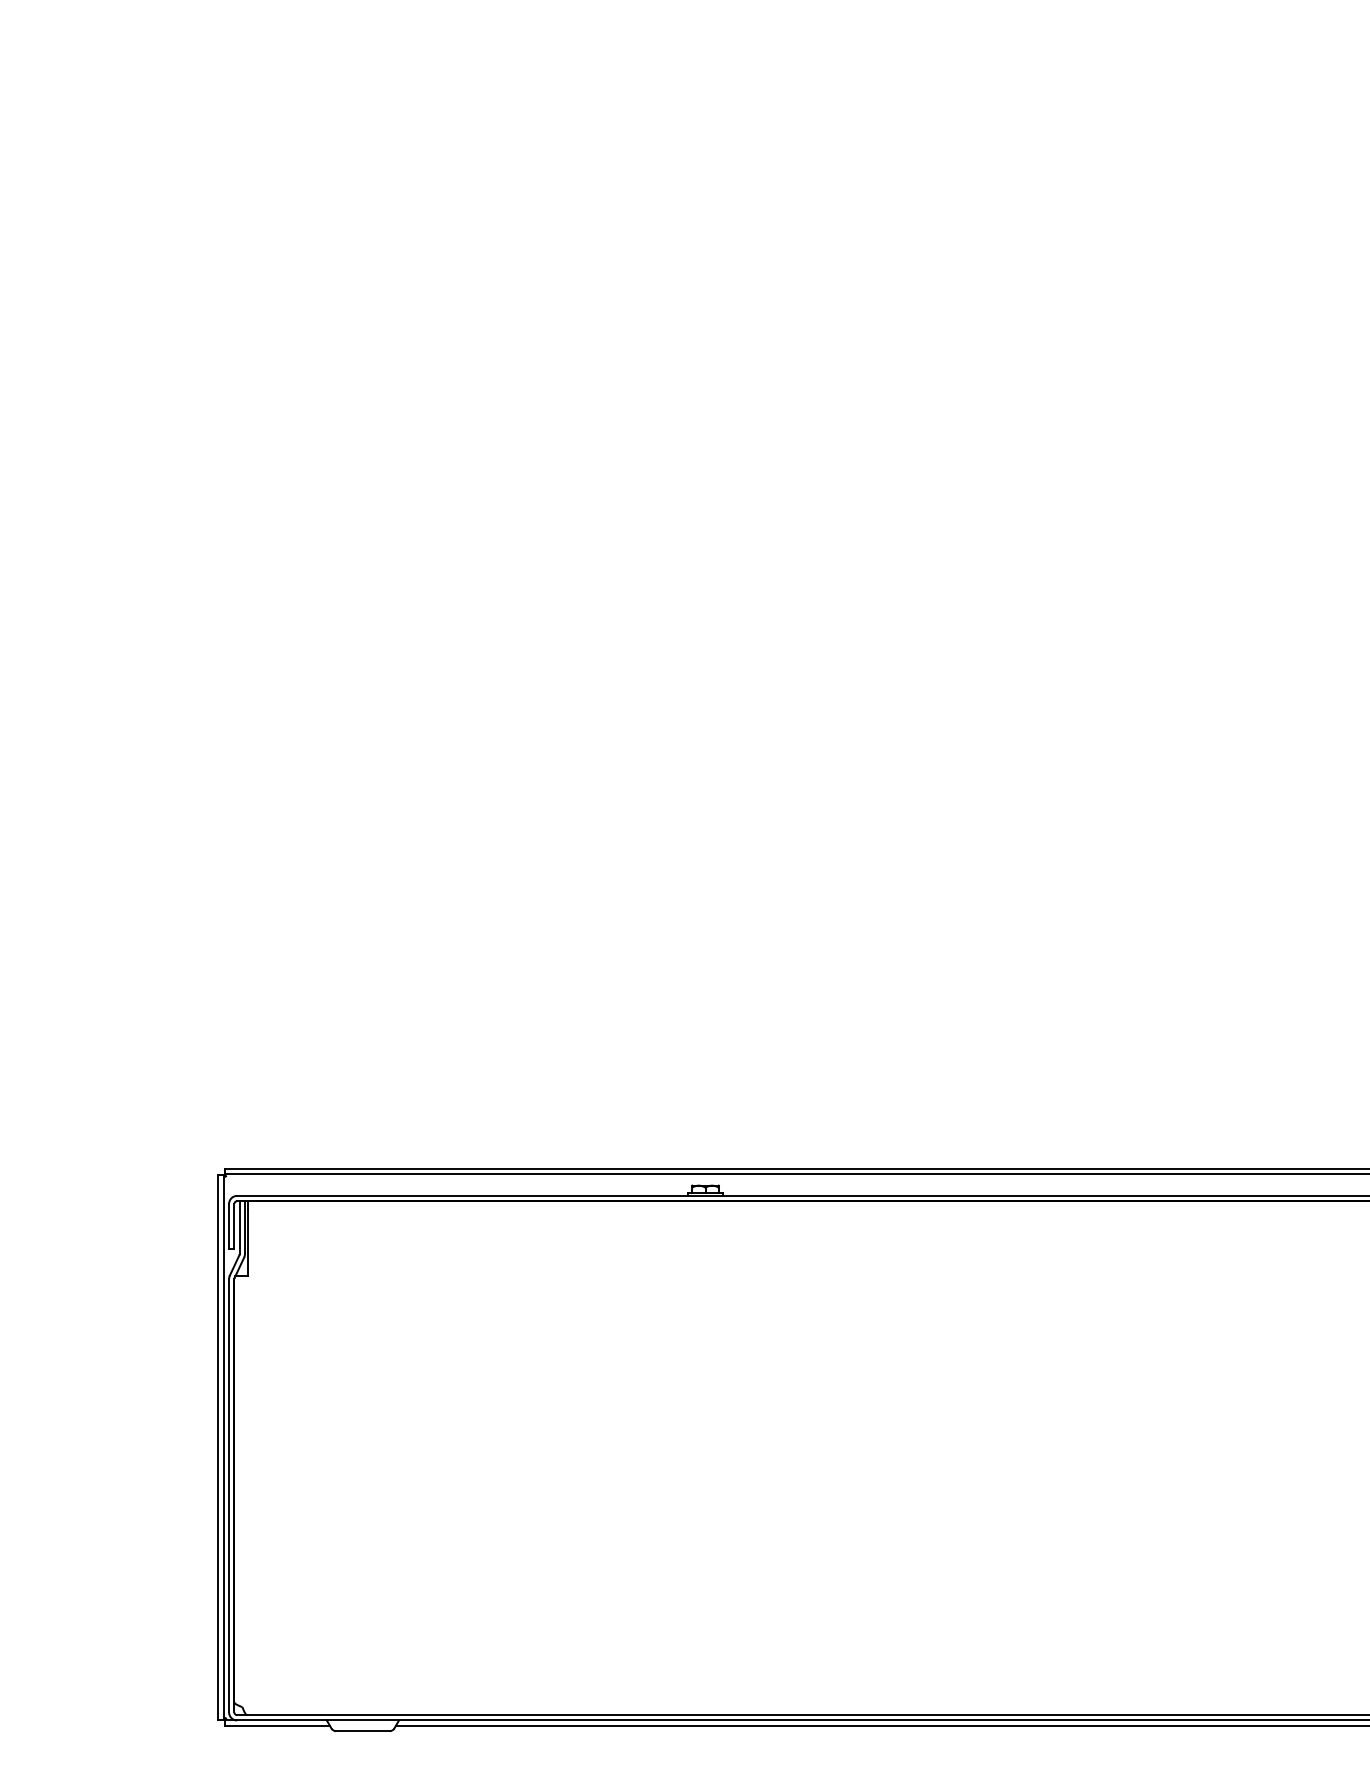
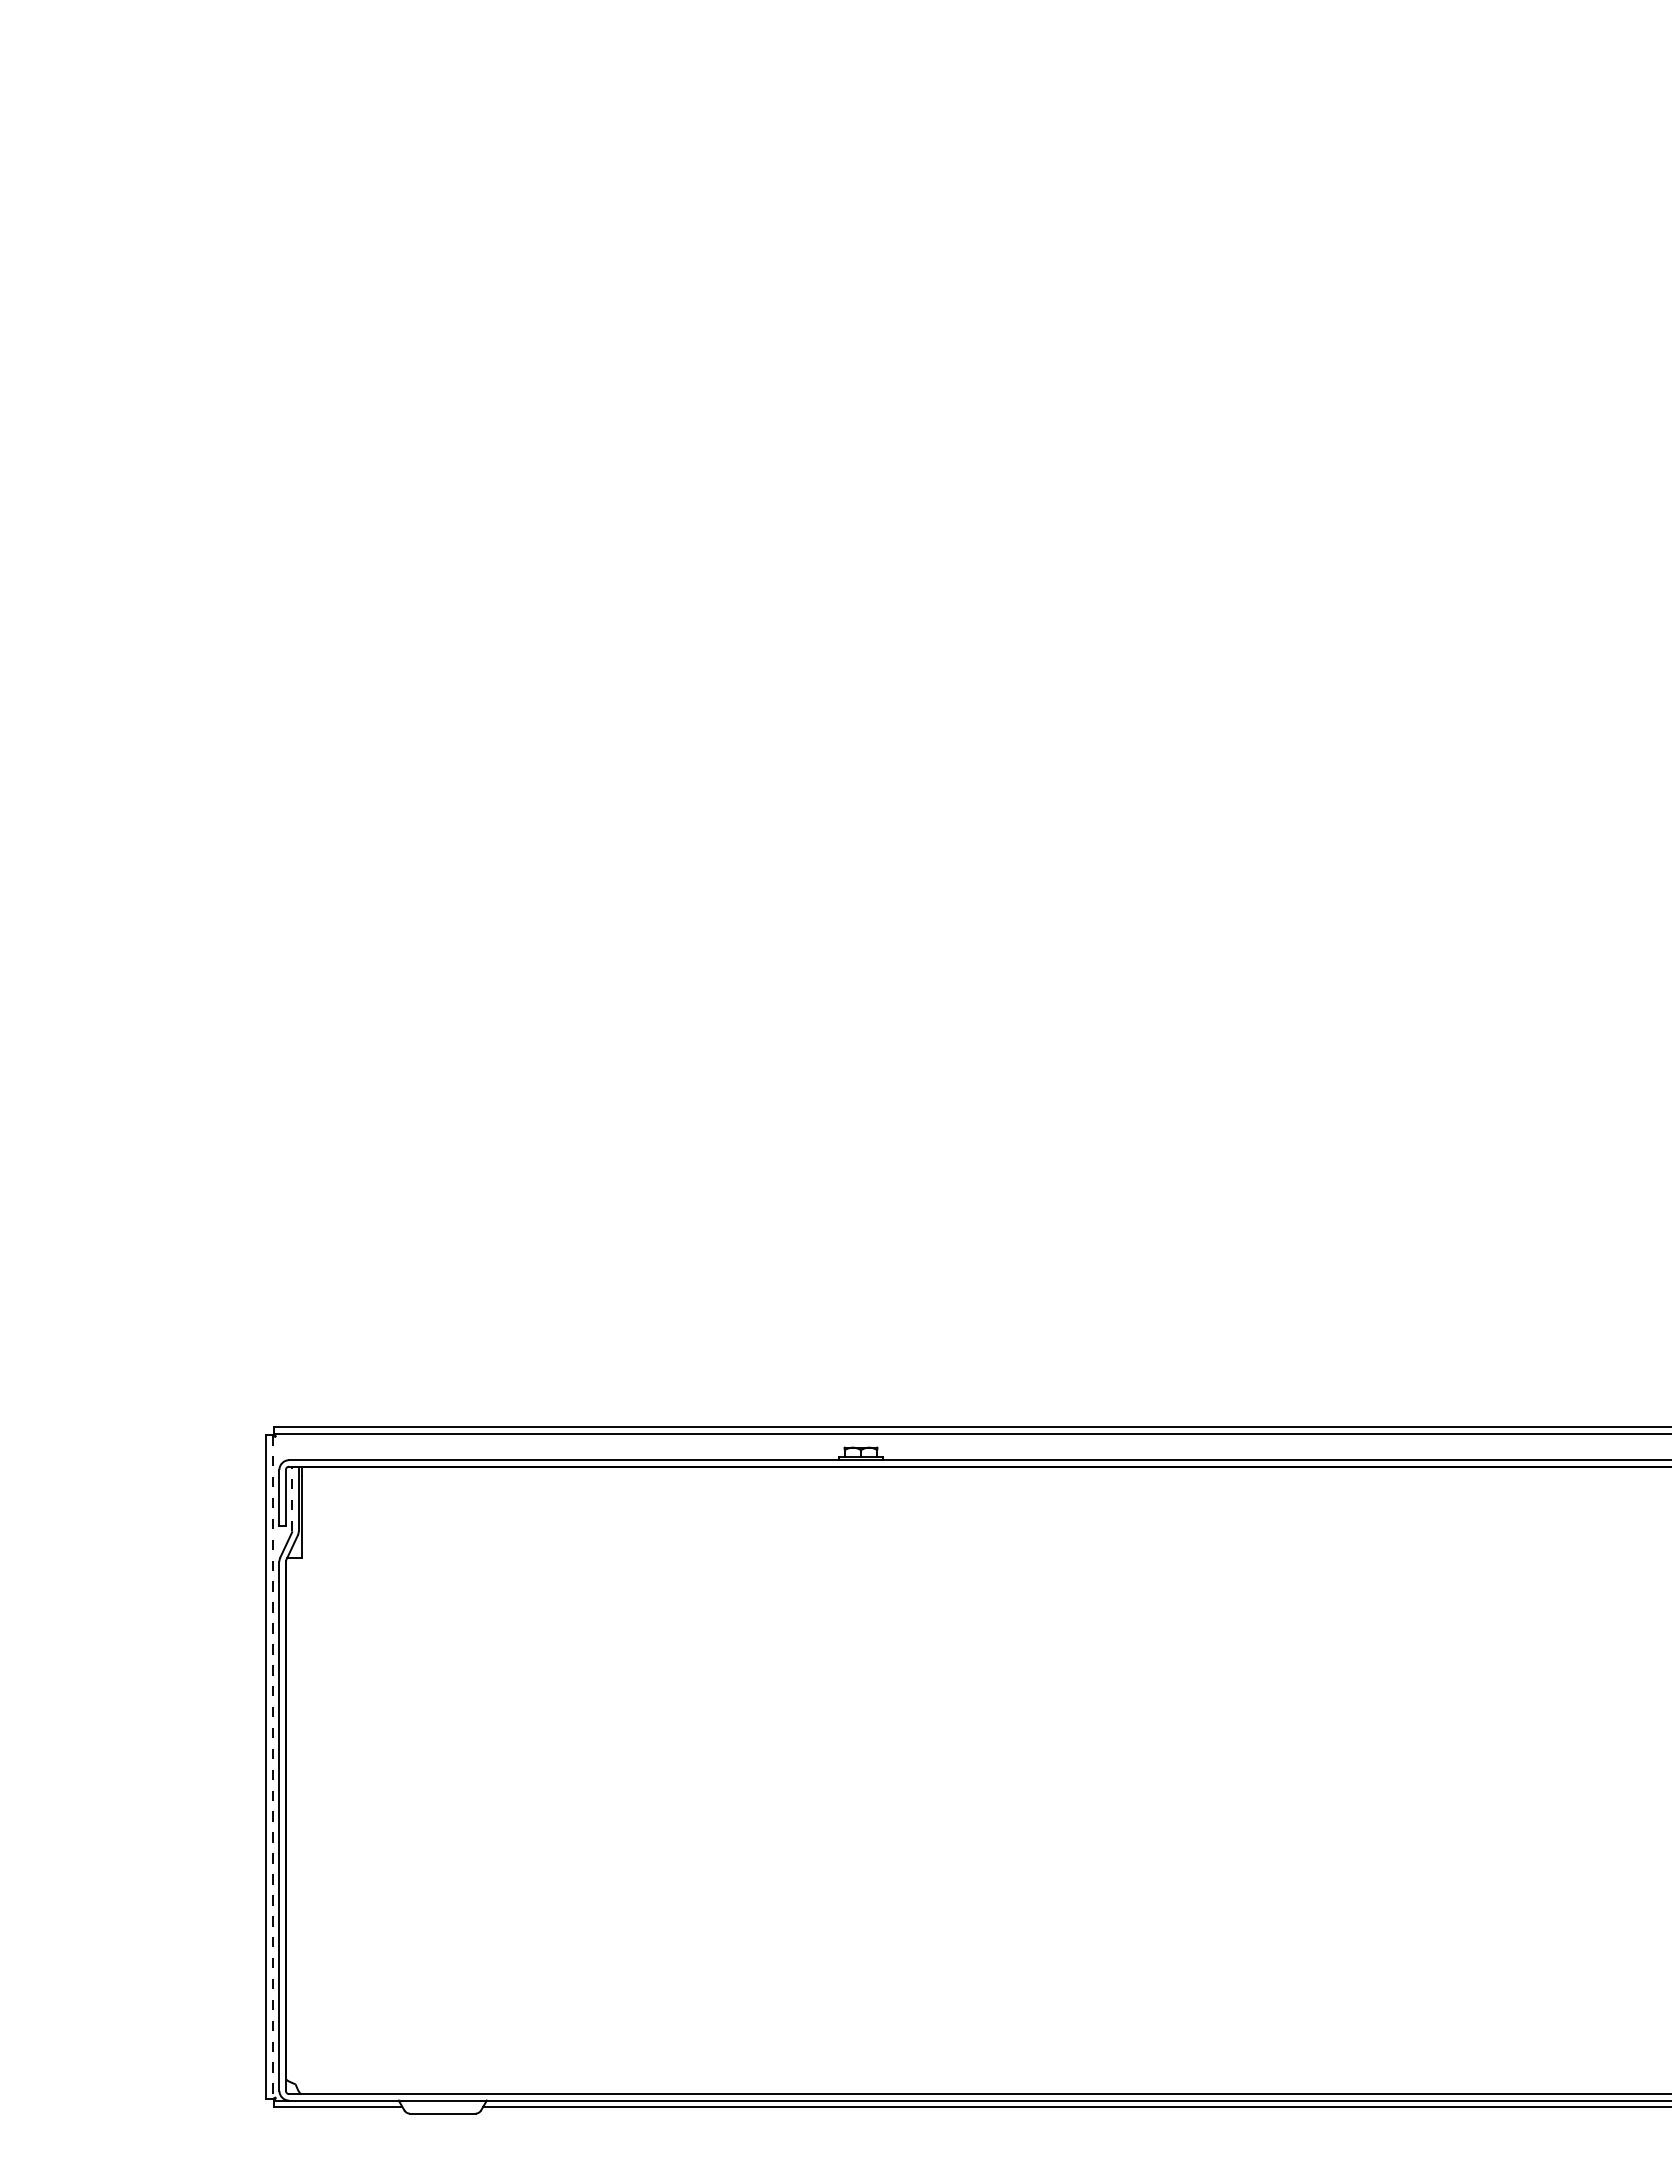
line: (239, 1227) -> (292, 1498), solid -> dashed
line: (223, 1447) -> (272, 1767), solid -> dashed

